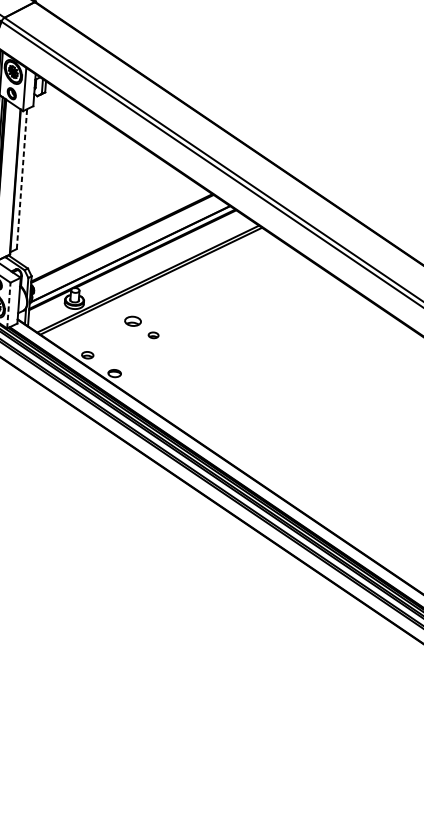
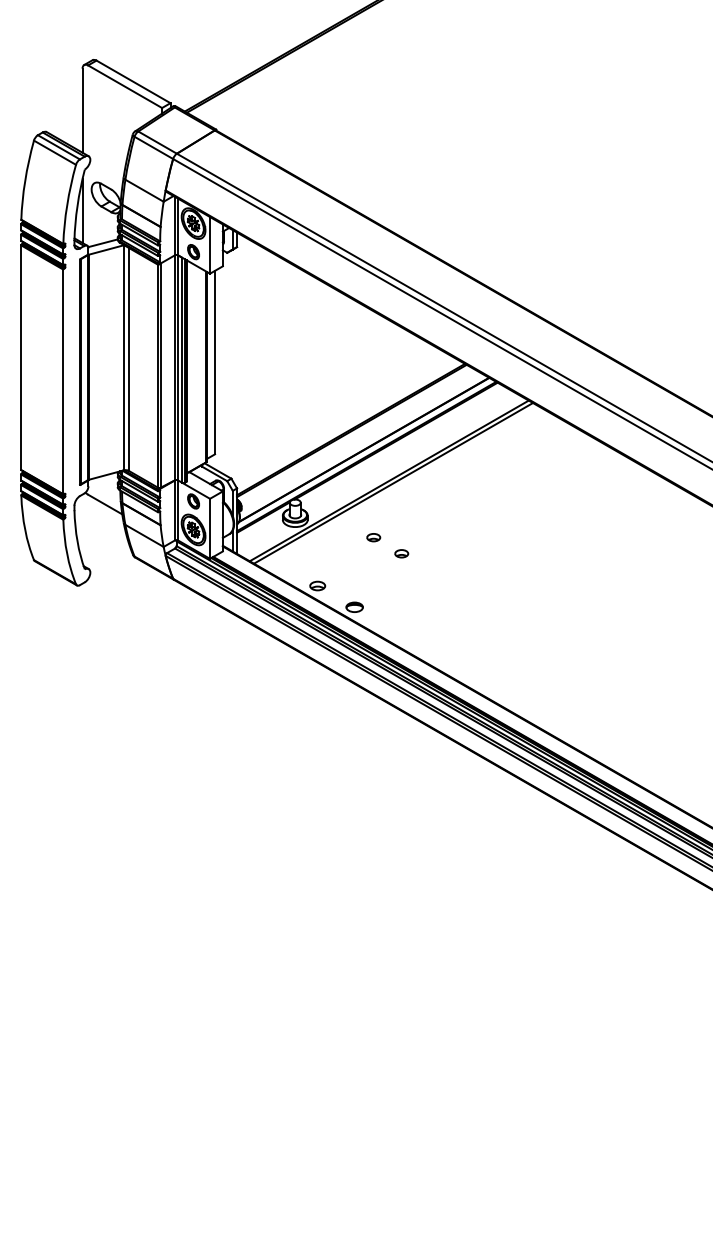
line: (22, 179) -> (215, 362), dashed -> solid
line: (9, 305) -> (210, 528), dashed -> solid
part: (132, 321) -> (373, 537), size x0.62

